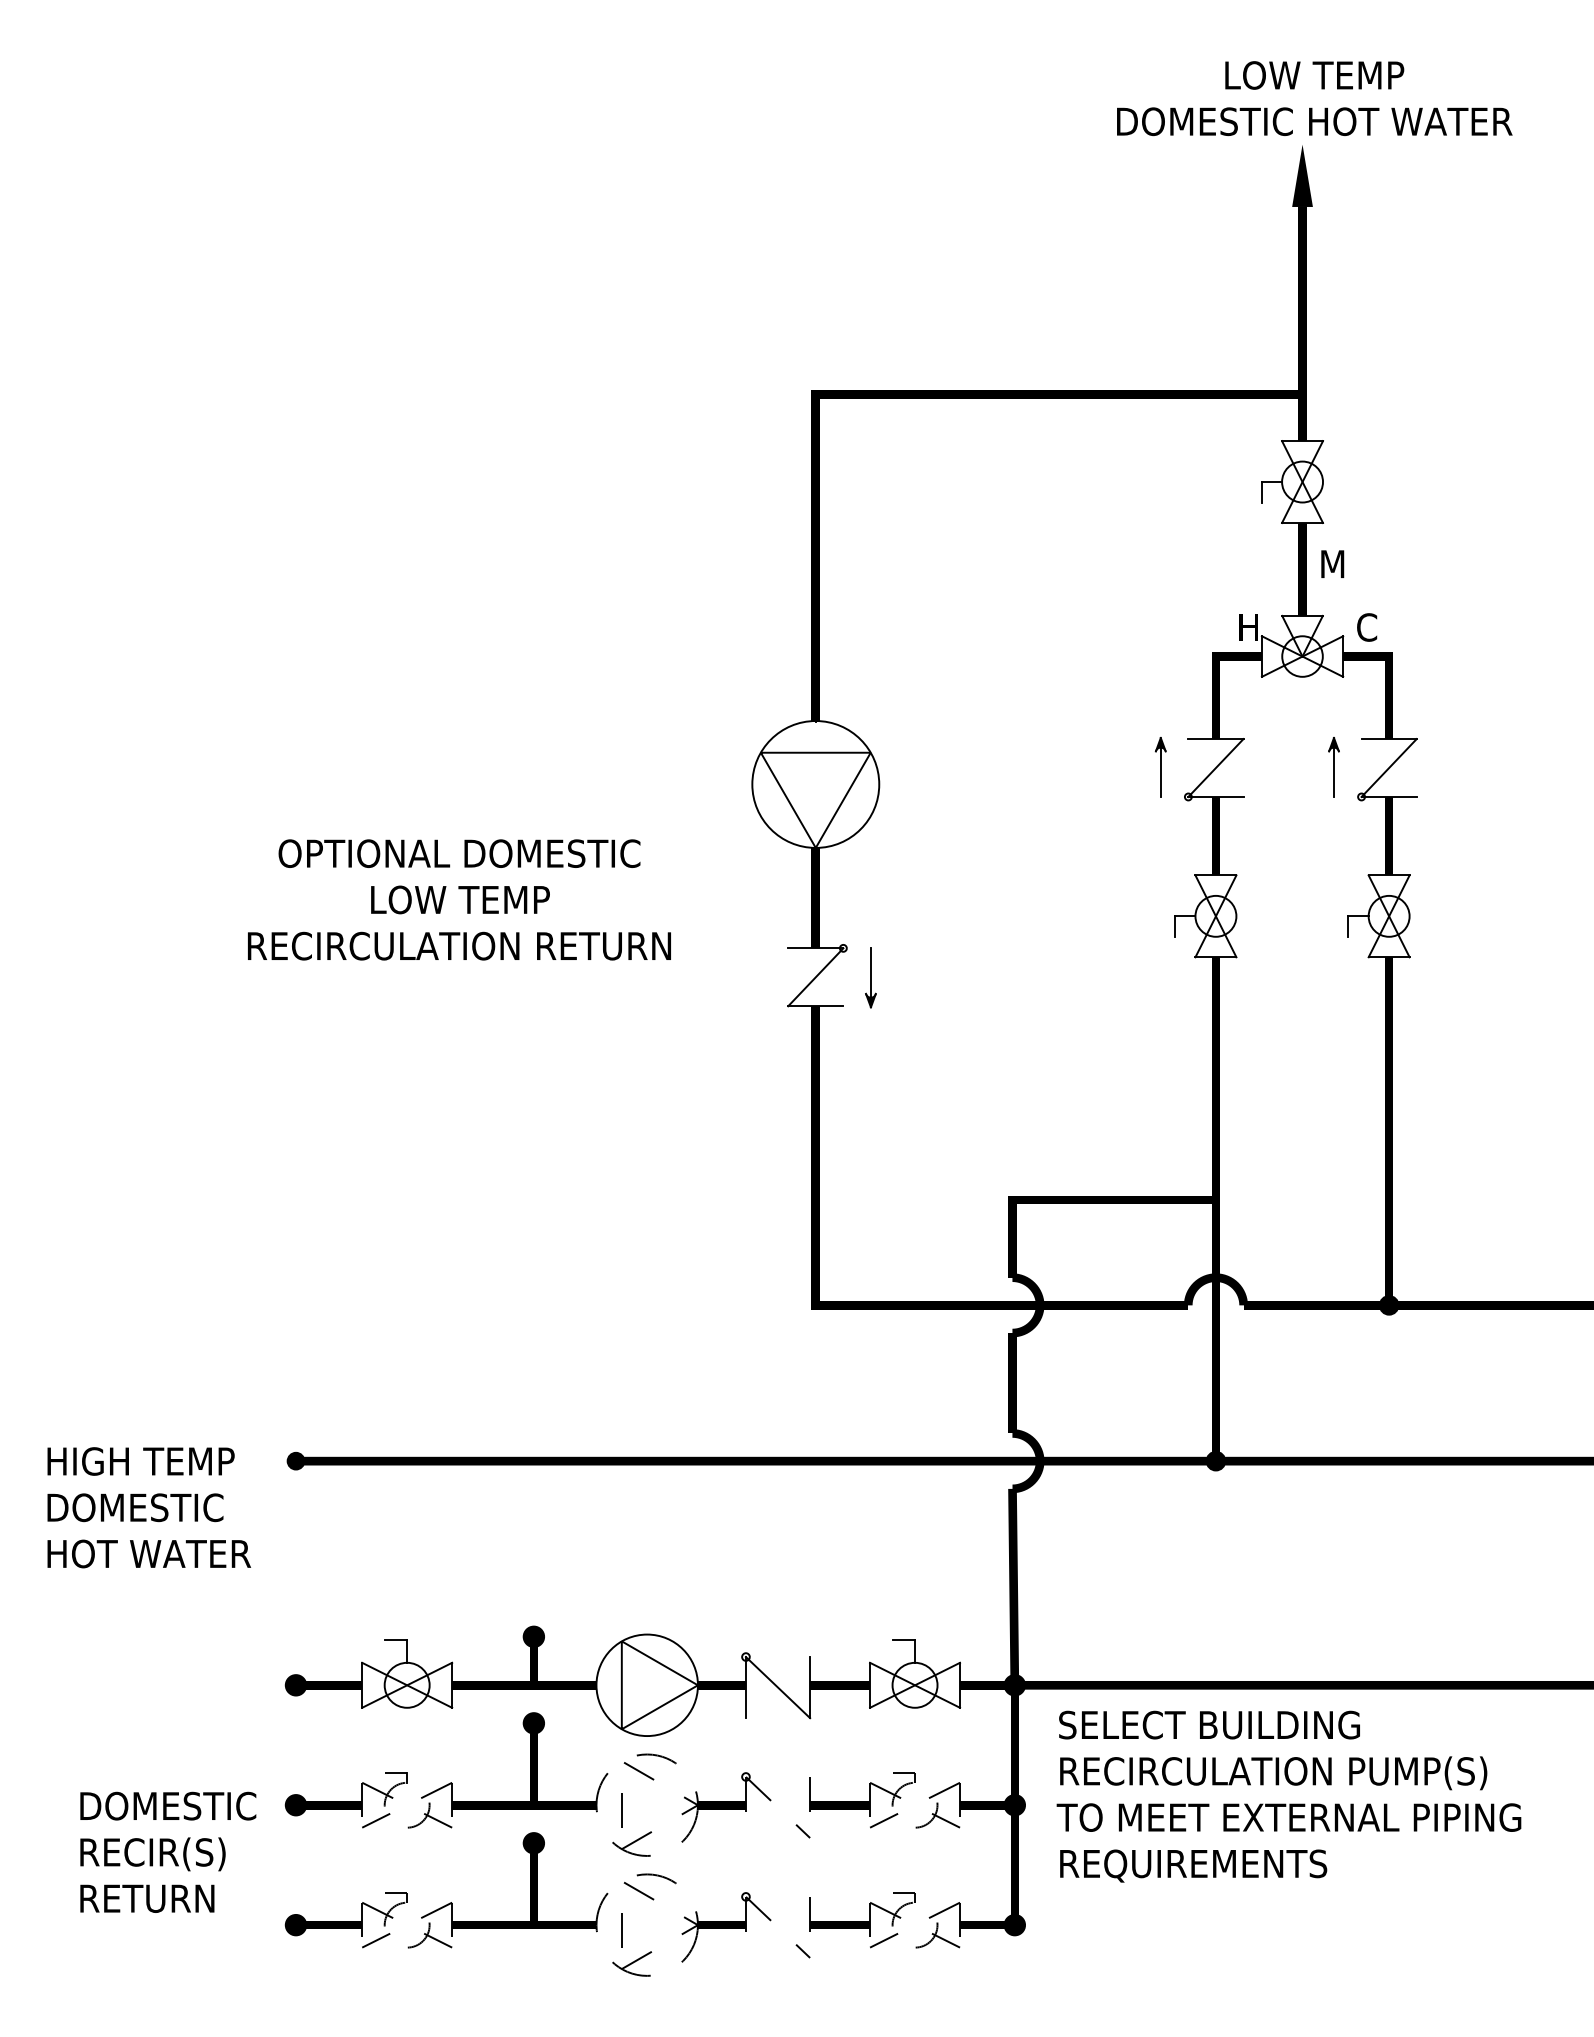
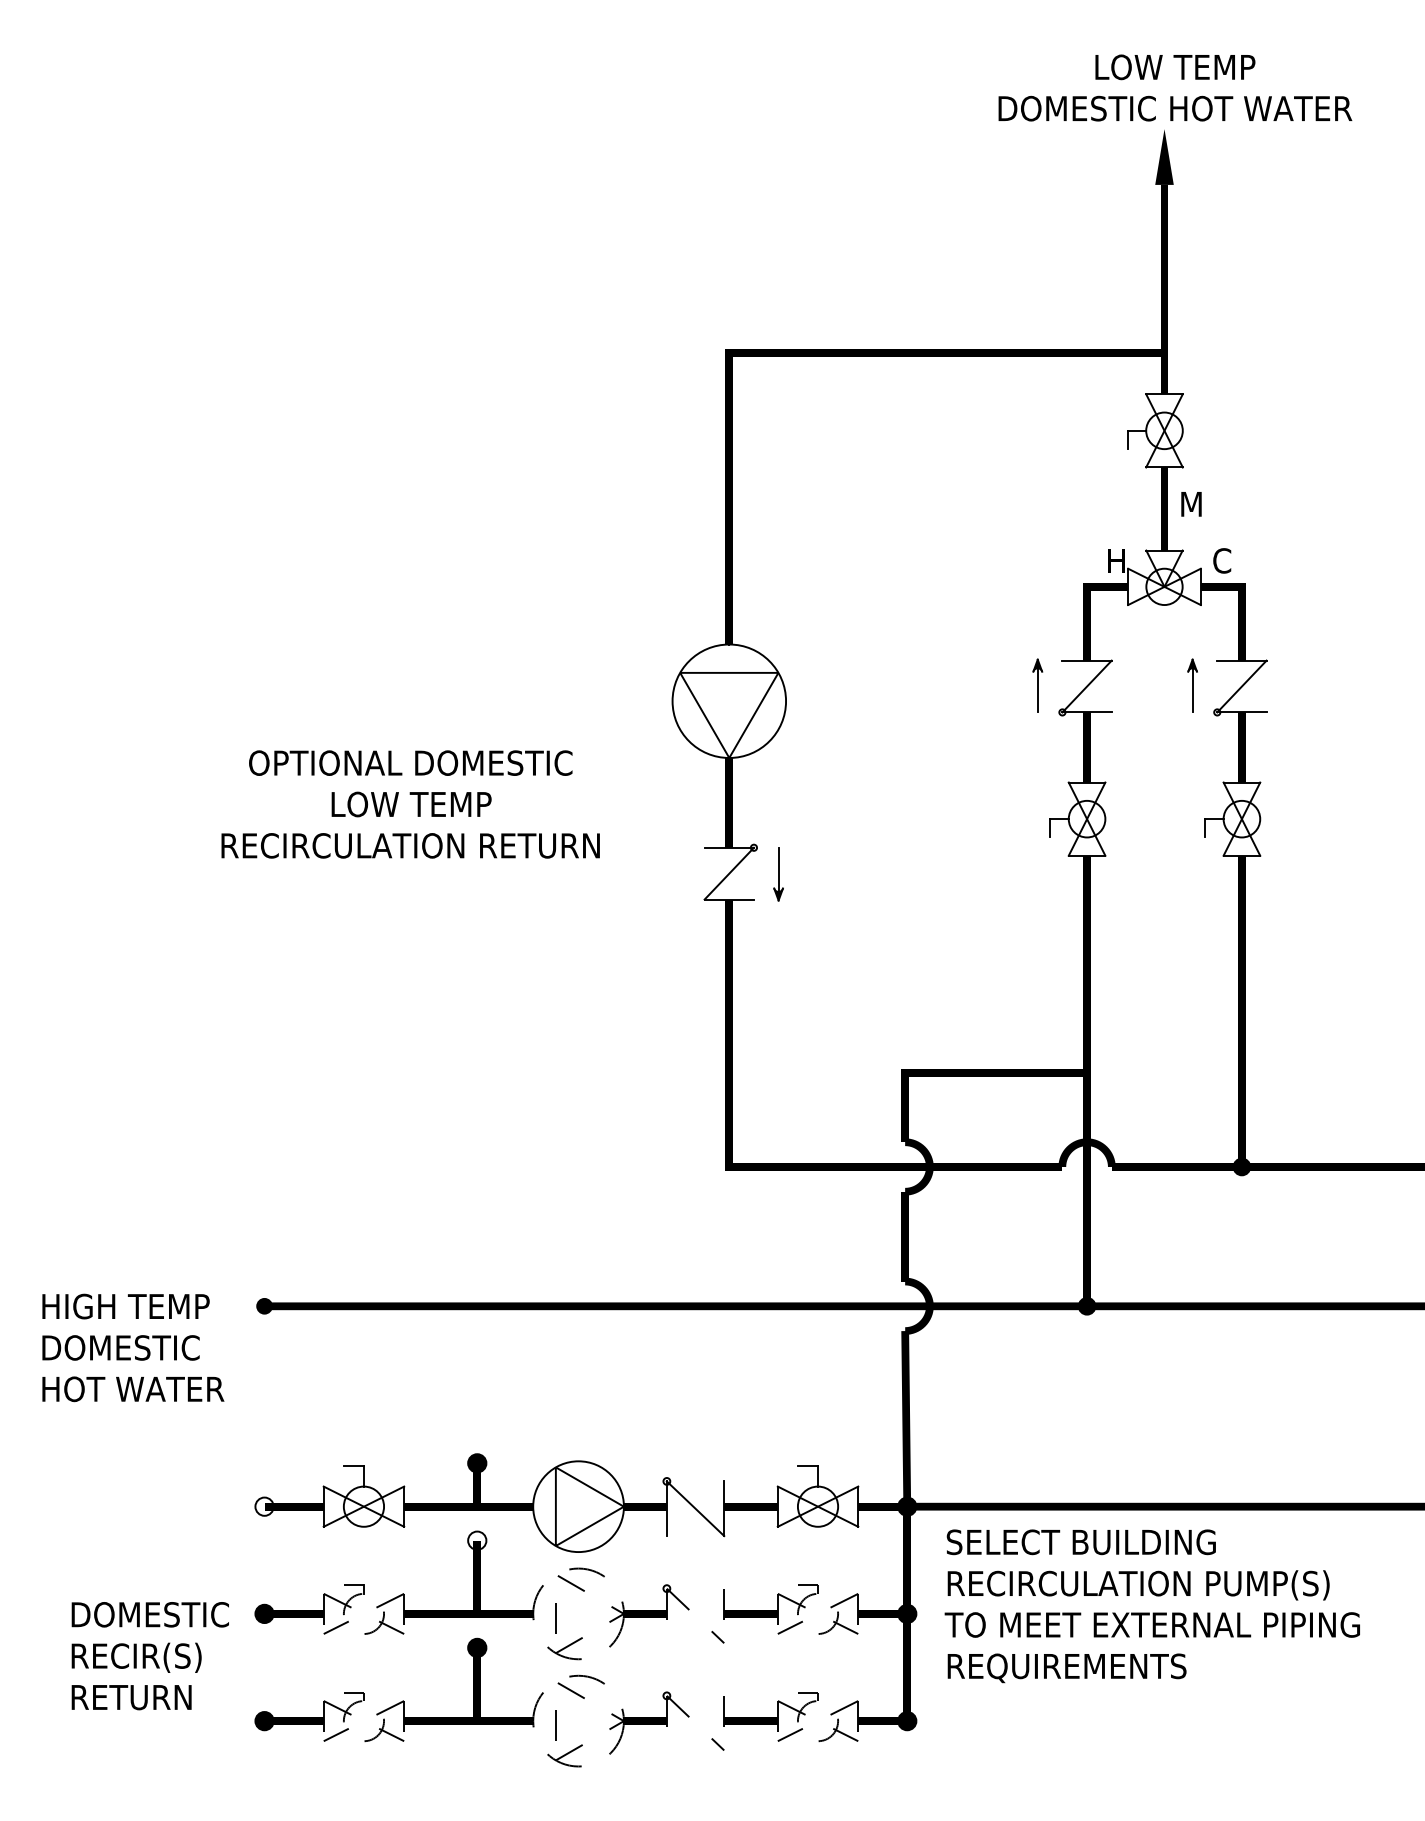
fill: (295, 1685) -> (264, 1506), removed
fill: (533, 1723) -> (476, 1540), removed

